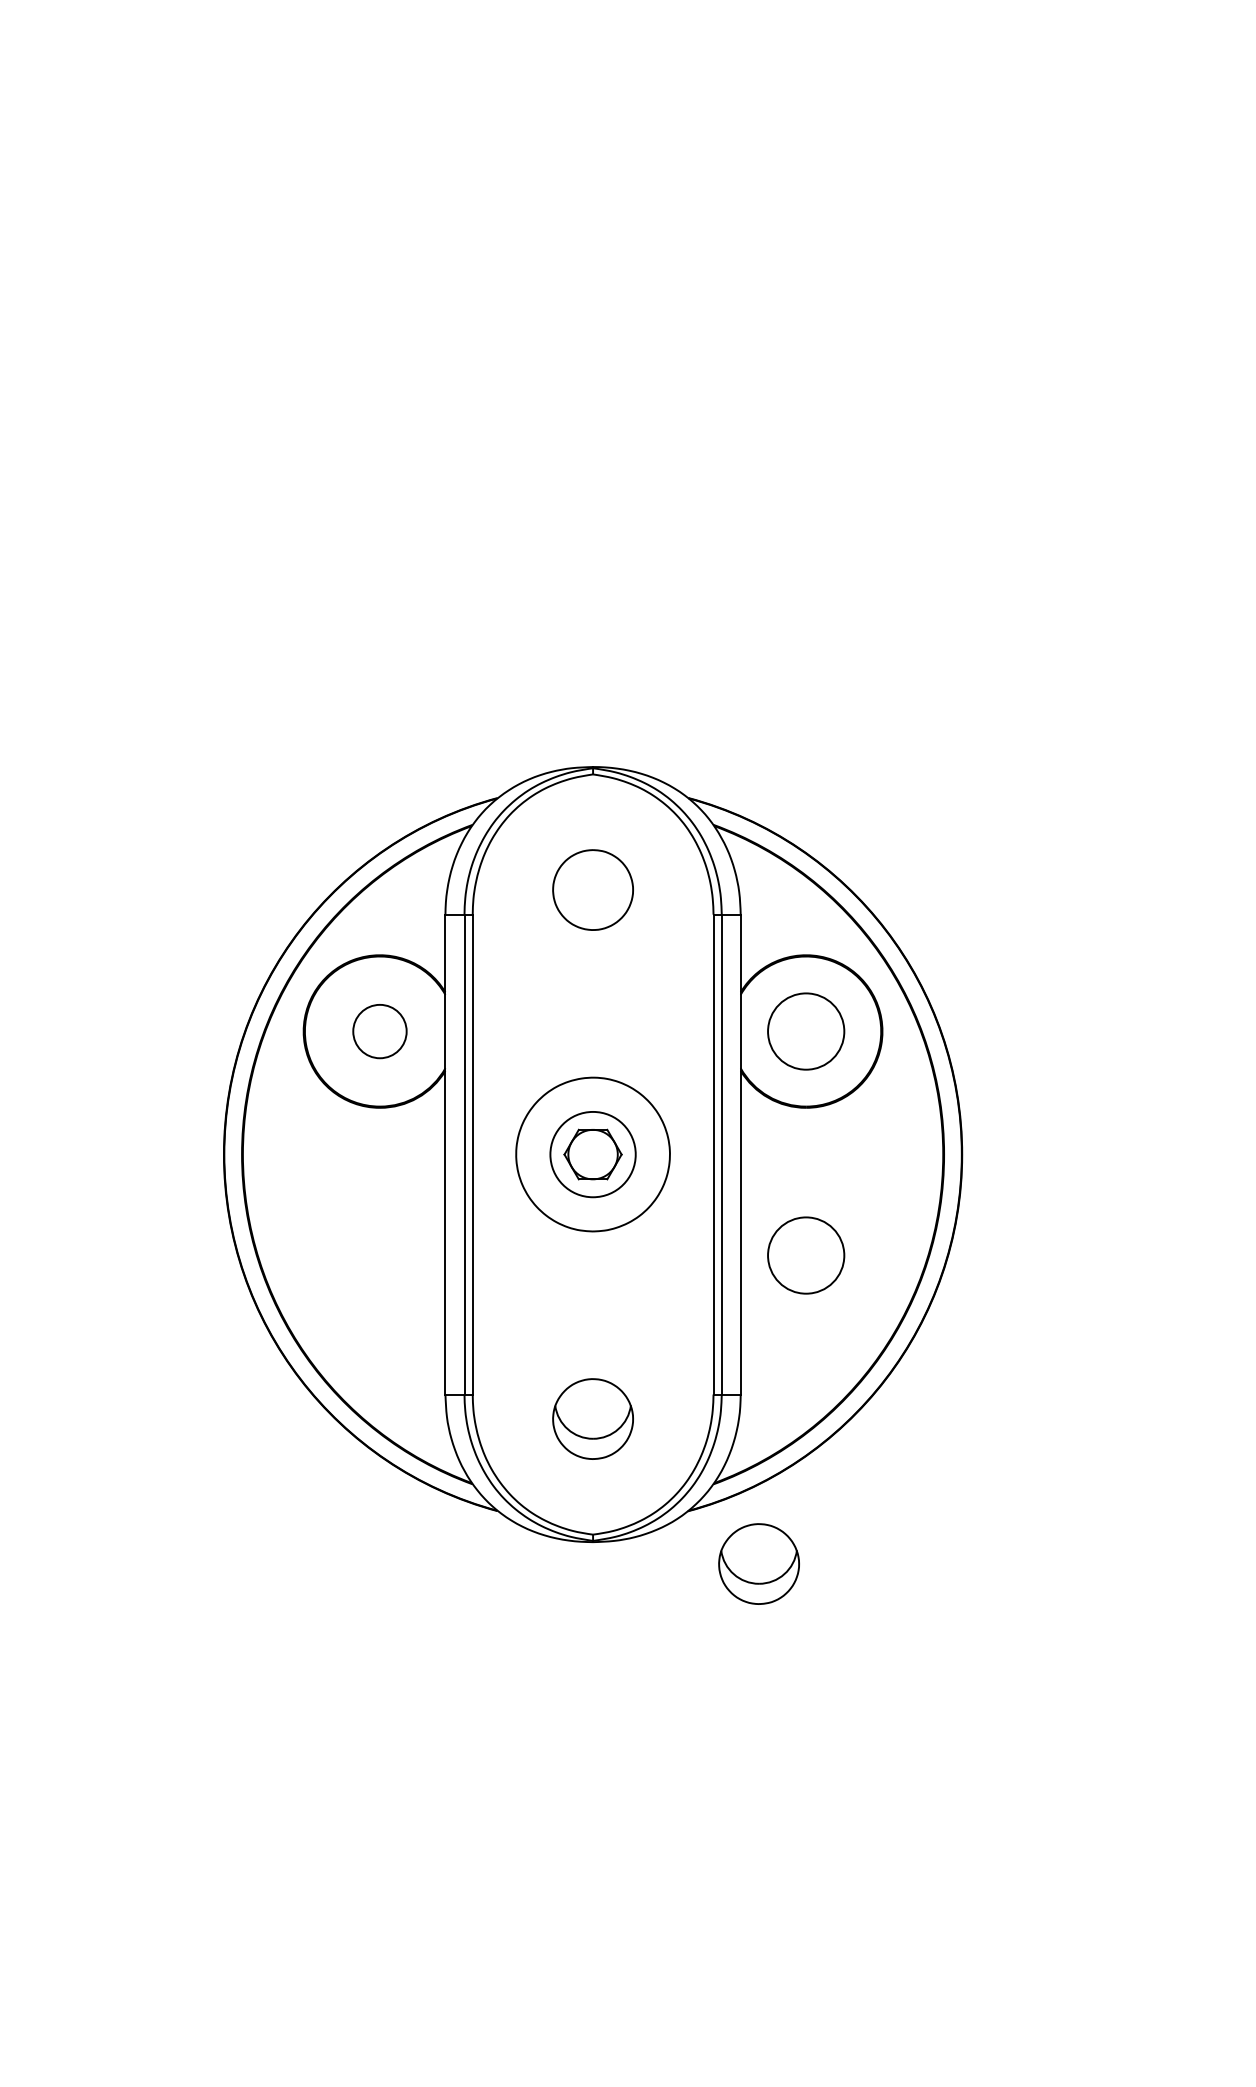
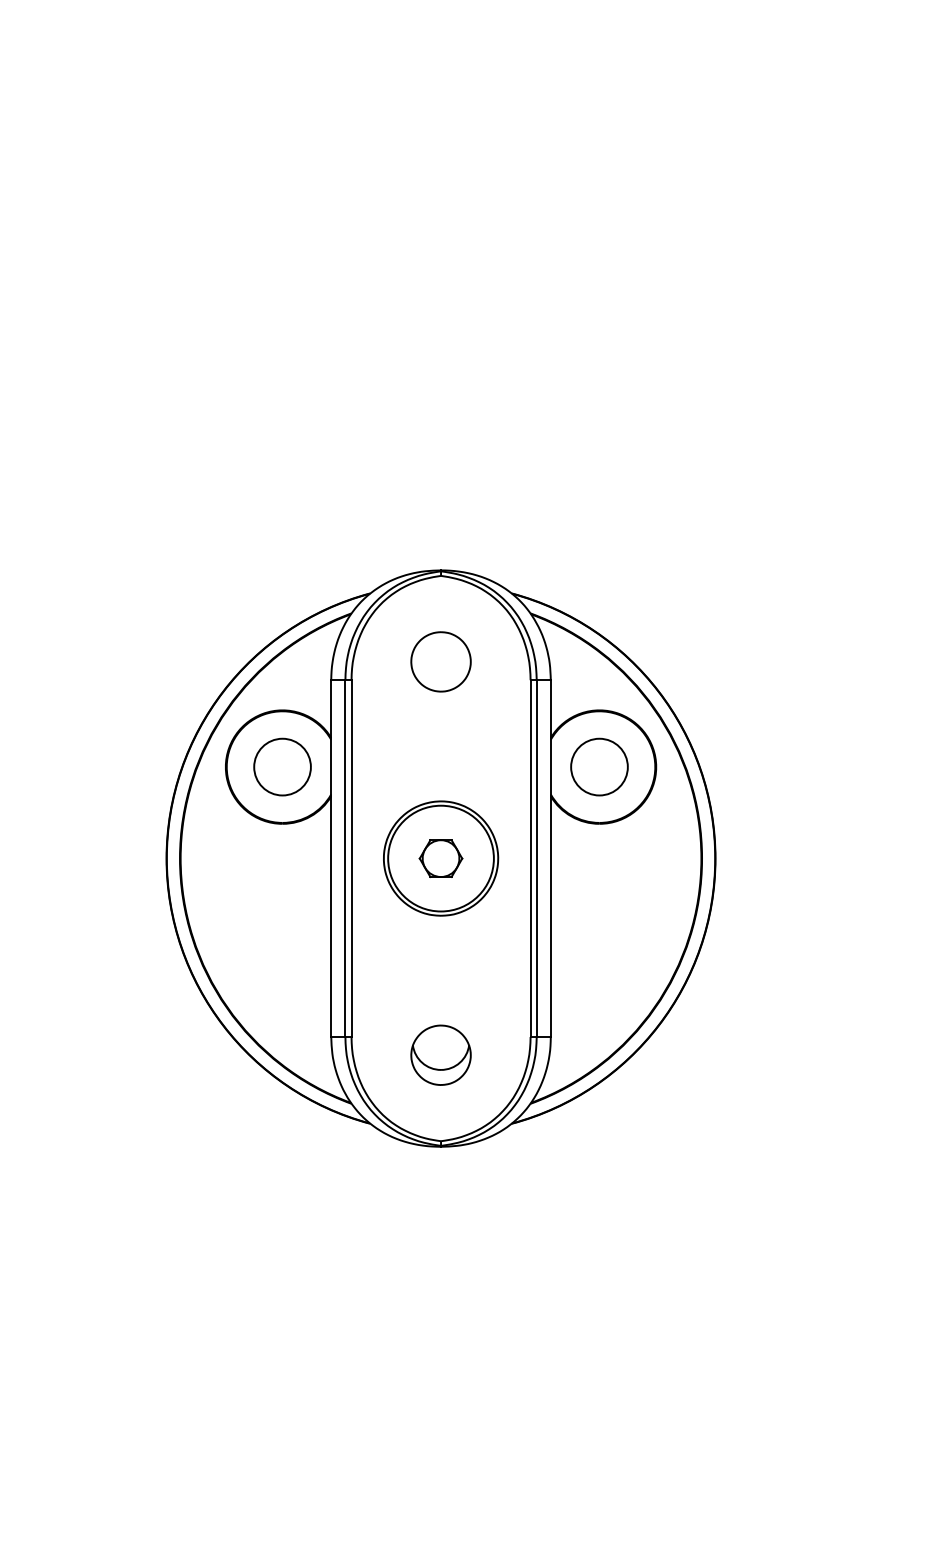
circle: (379, 1031) -> (282, 767), size x1.43
circle: (592, 1154) -> (440, 858), size x1.67
circle: (806, 1255) -> (599, 933), removed
part: (758, 1563) -> (564, 1162), removed

